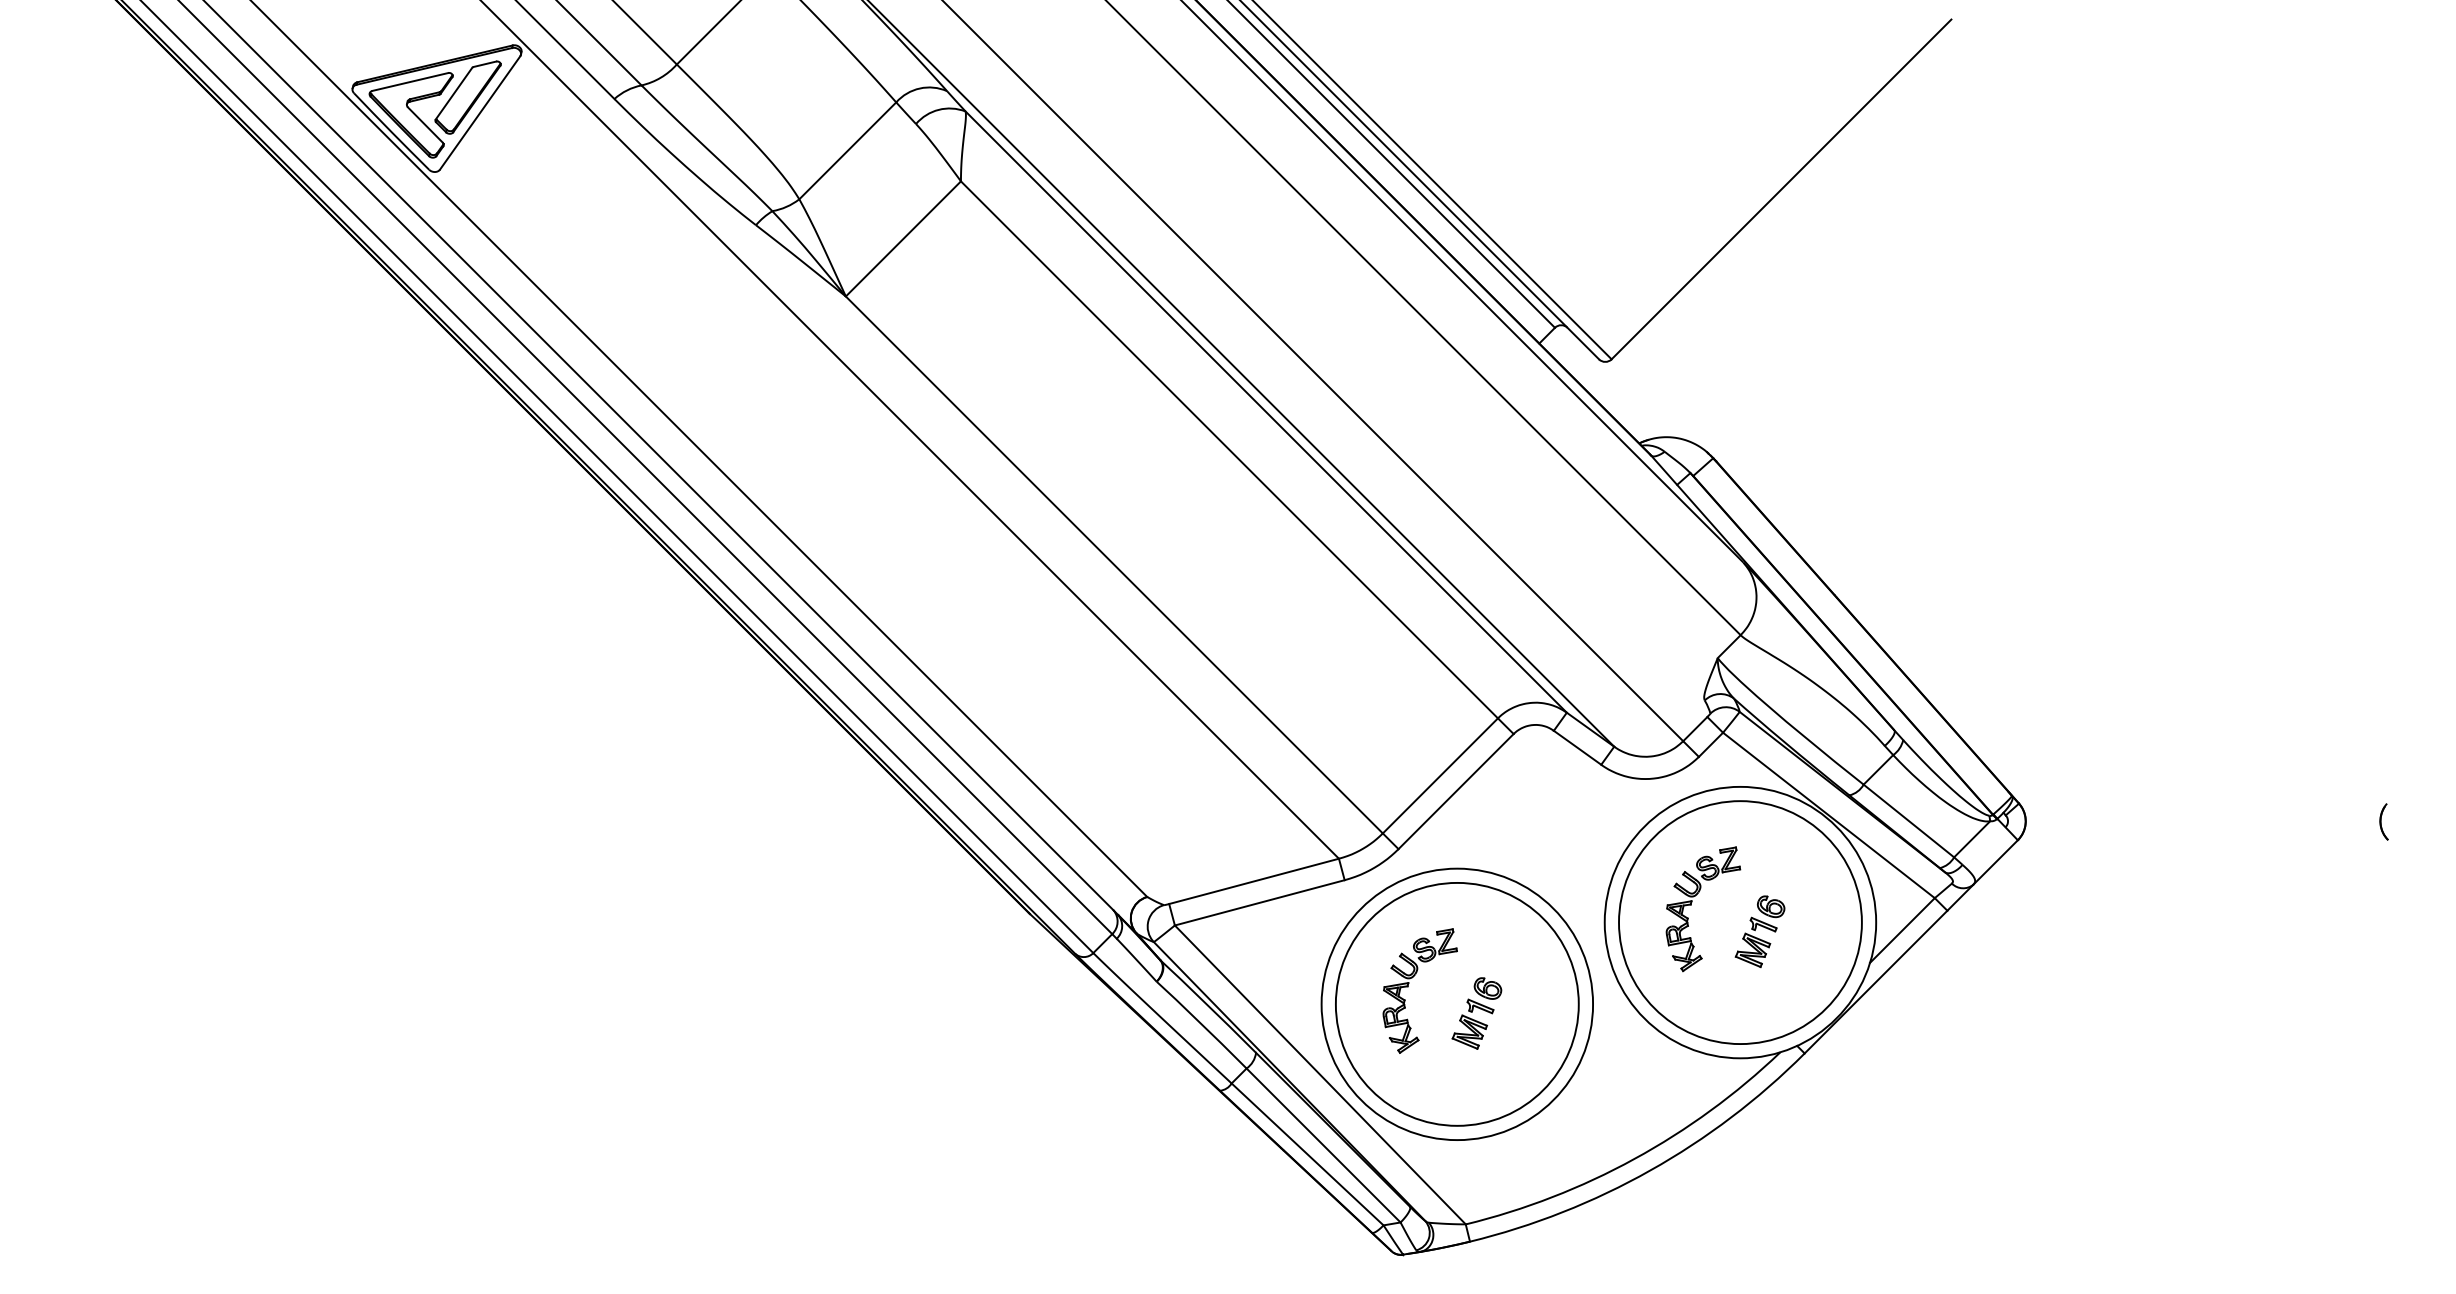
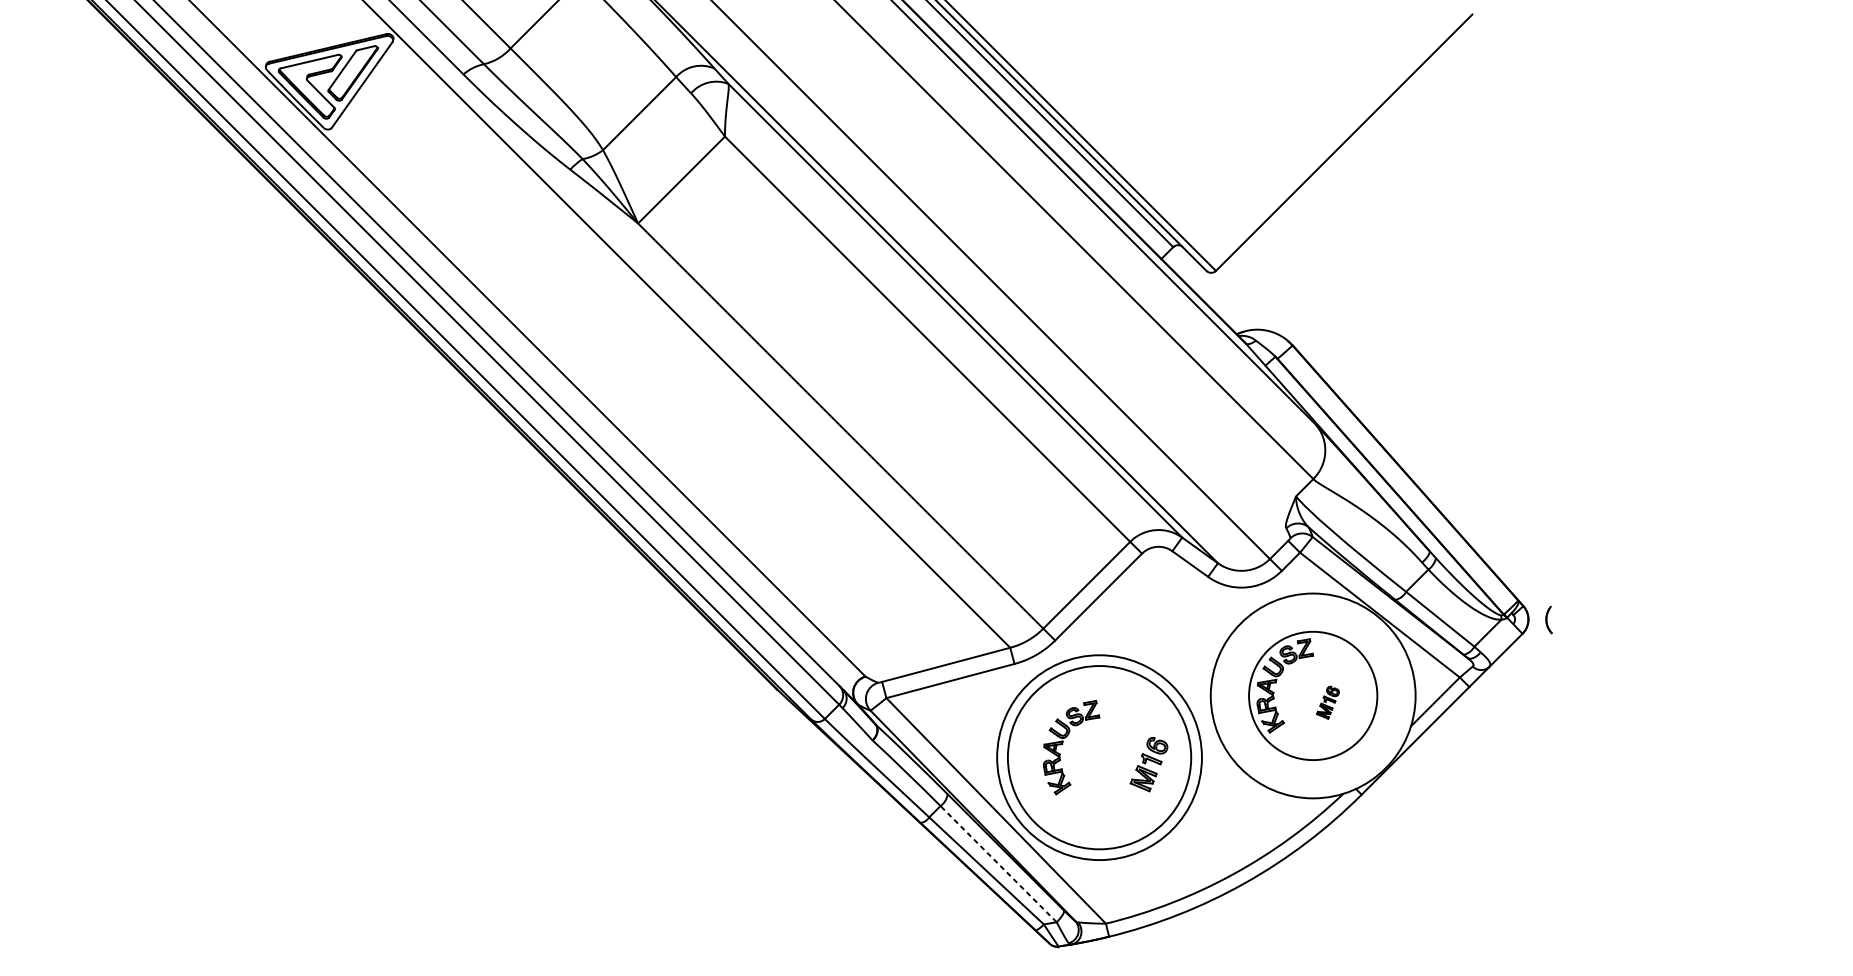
part: (2383, 821) -> (1548, 619), moved
circle: (1740, 922) -> (1313, 695), size x0.7
part: (1759, 931) -> (1327, 702), size x0.6
part: (1476, 1013) -> (1148, 764), moved
line: (1323, 1145) -> (998, 864), solid -> dashed

